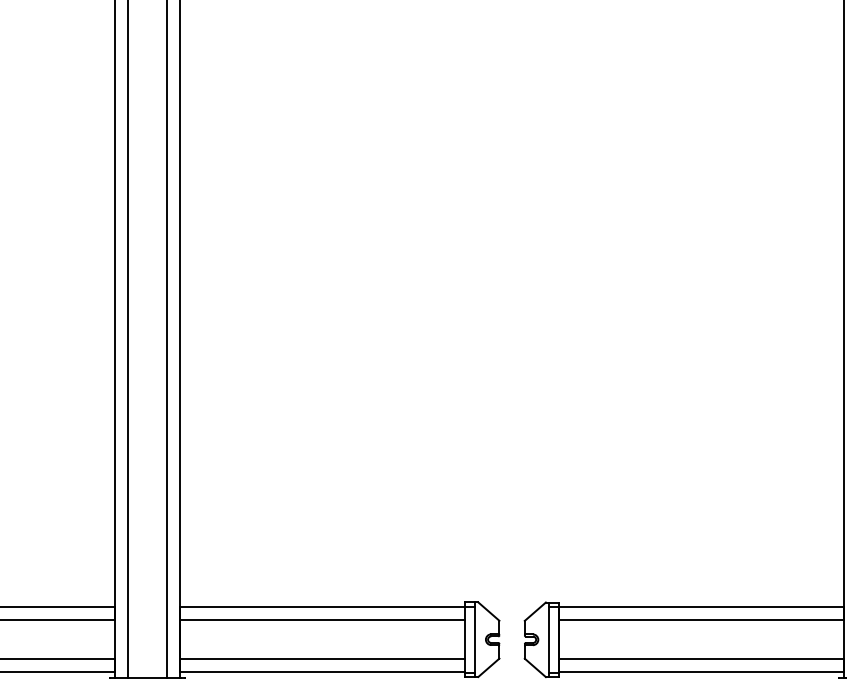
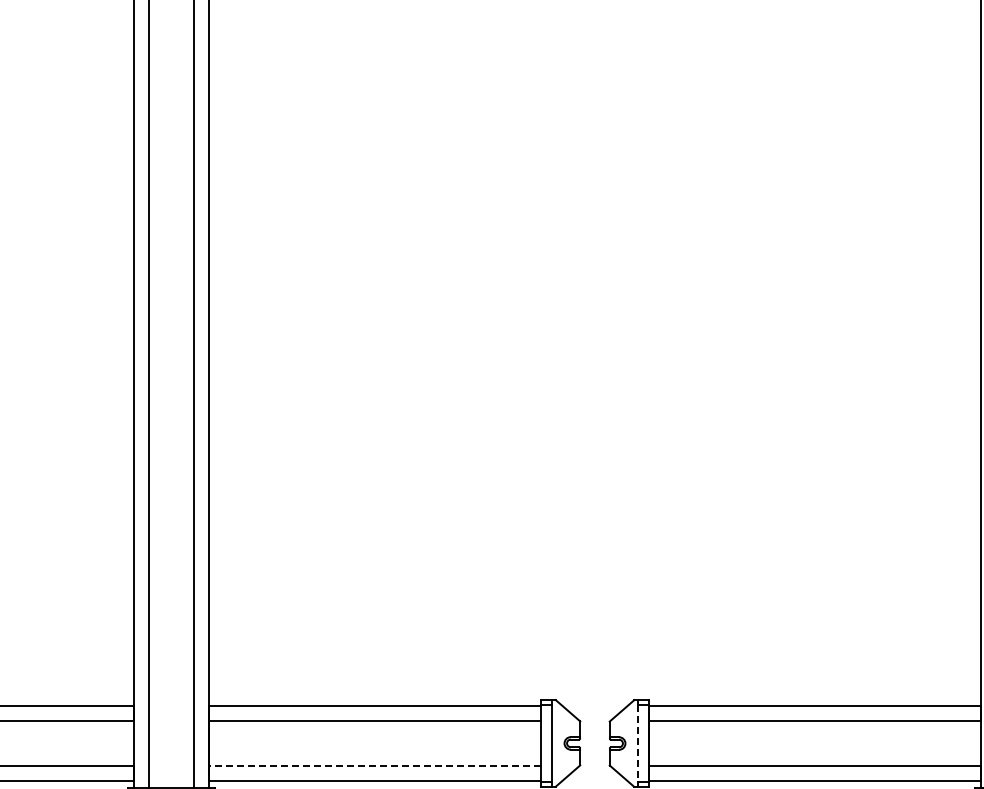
line: (549, 640) -> (638, 744), solid -> dashed
line: (322, 659) -> (374, 766), solid -> dashed

